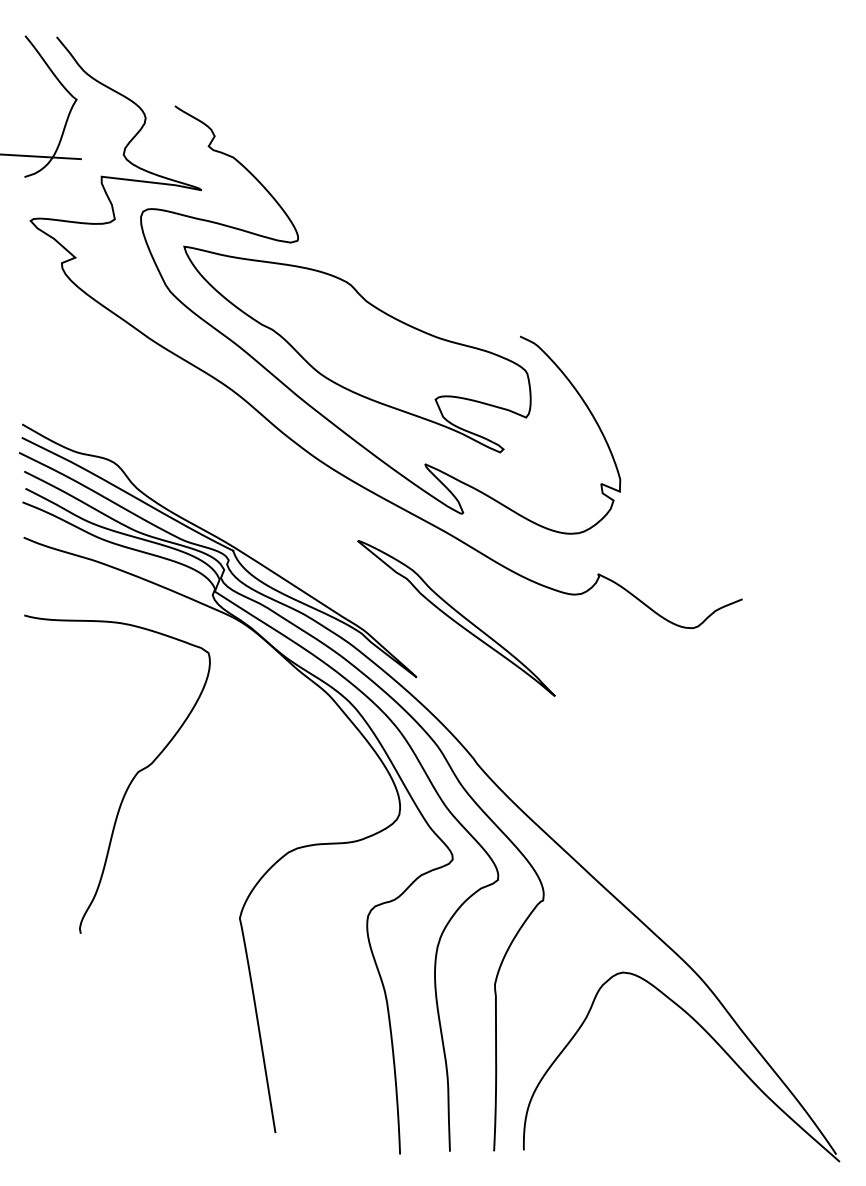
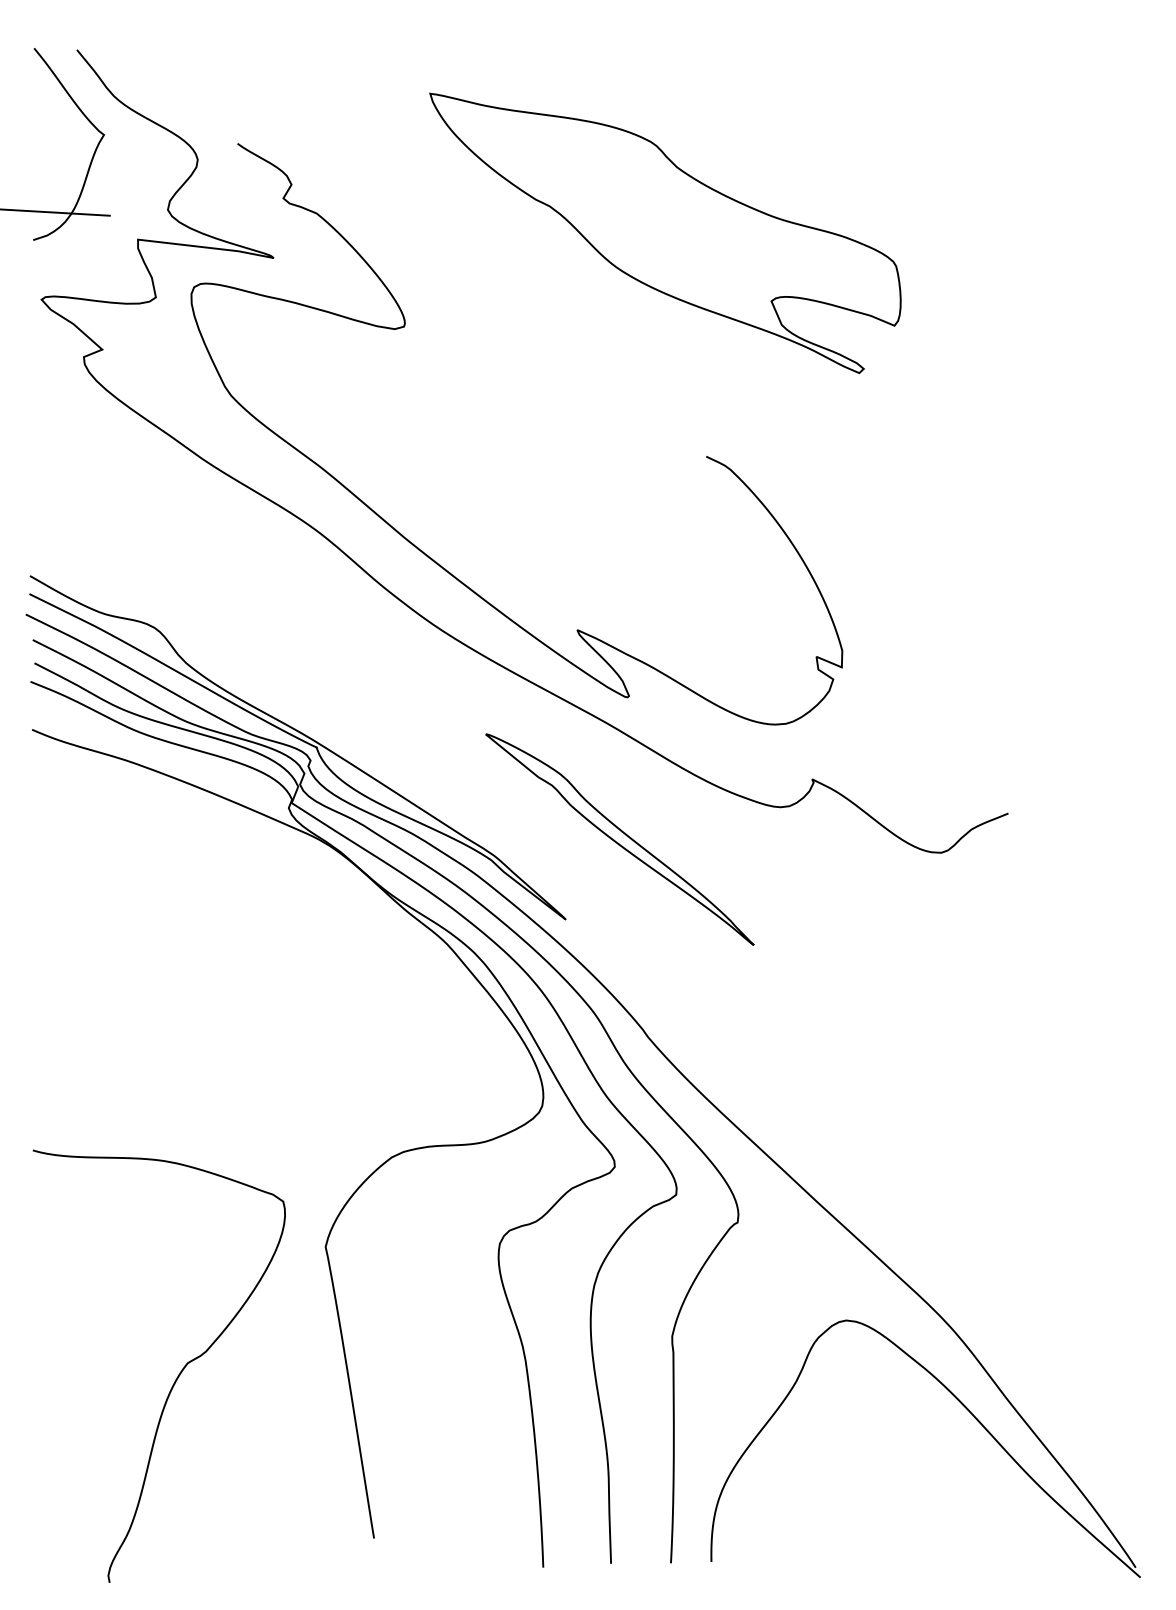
part: (357, 349) -> (665, 233), moved
curve: (130, 782) -> (176, 1377), moved

